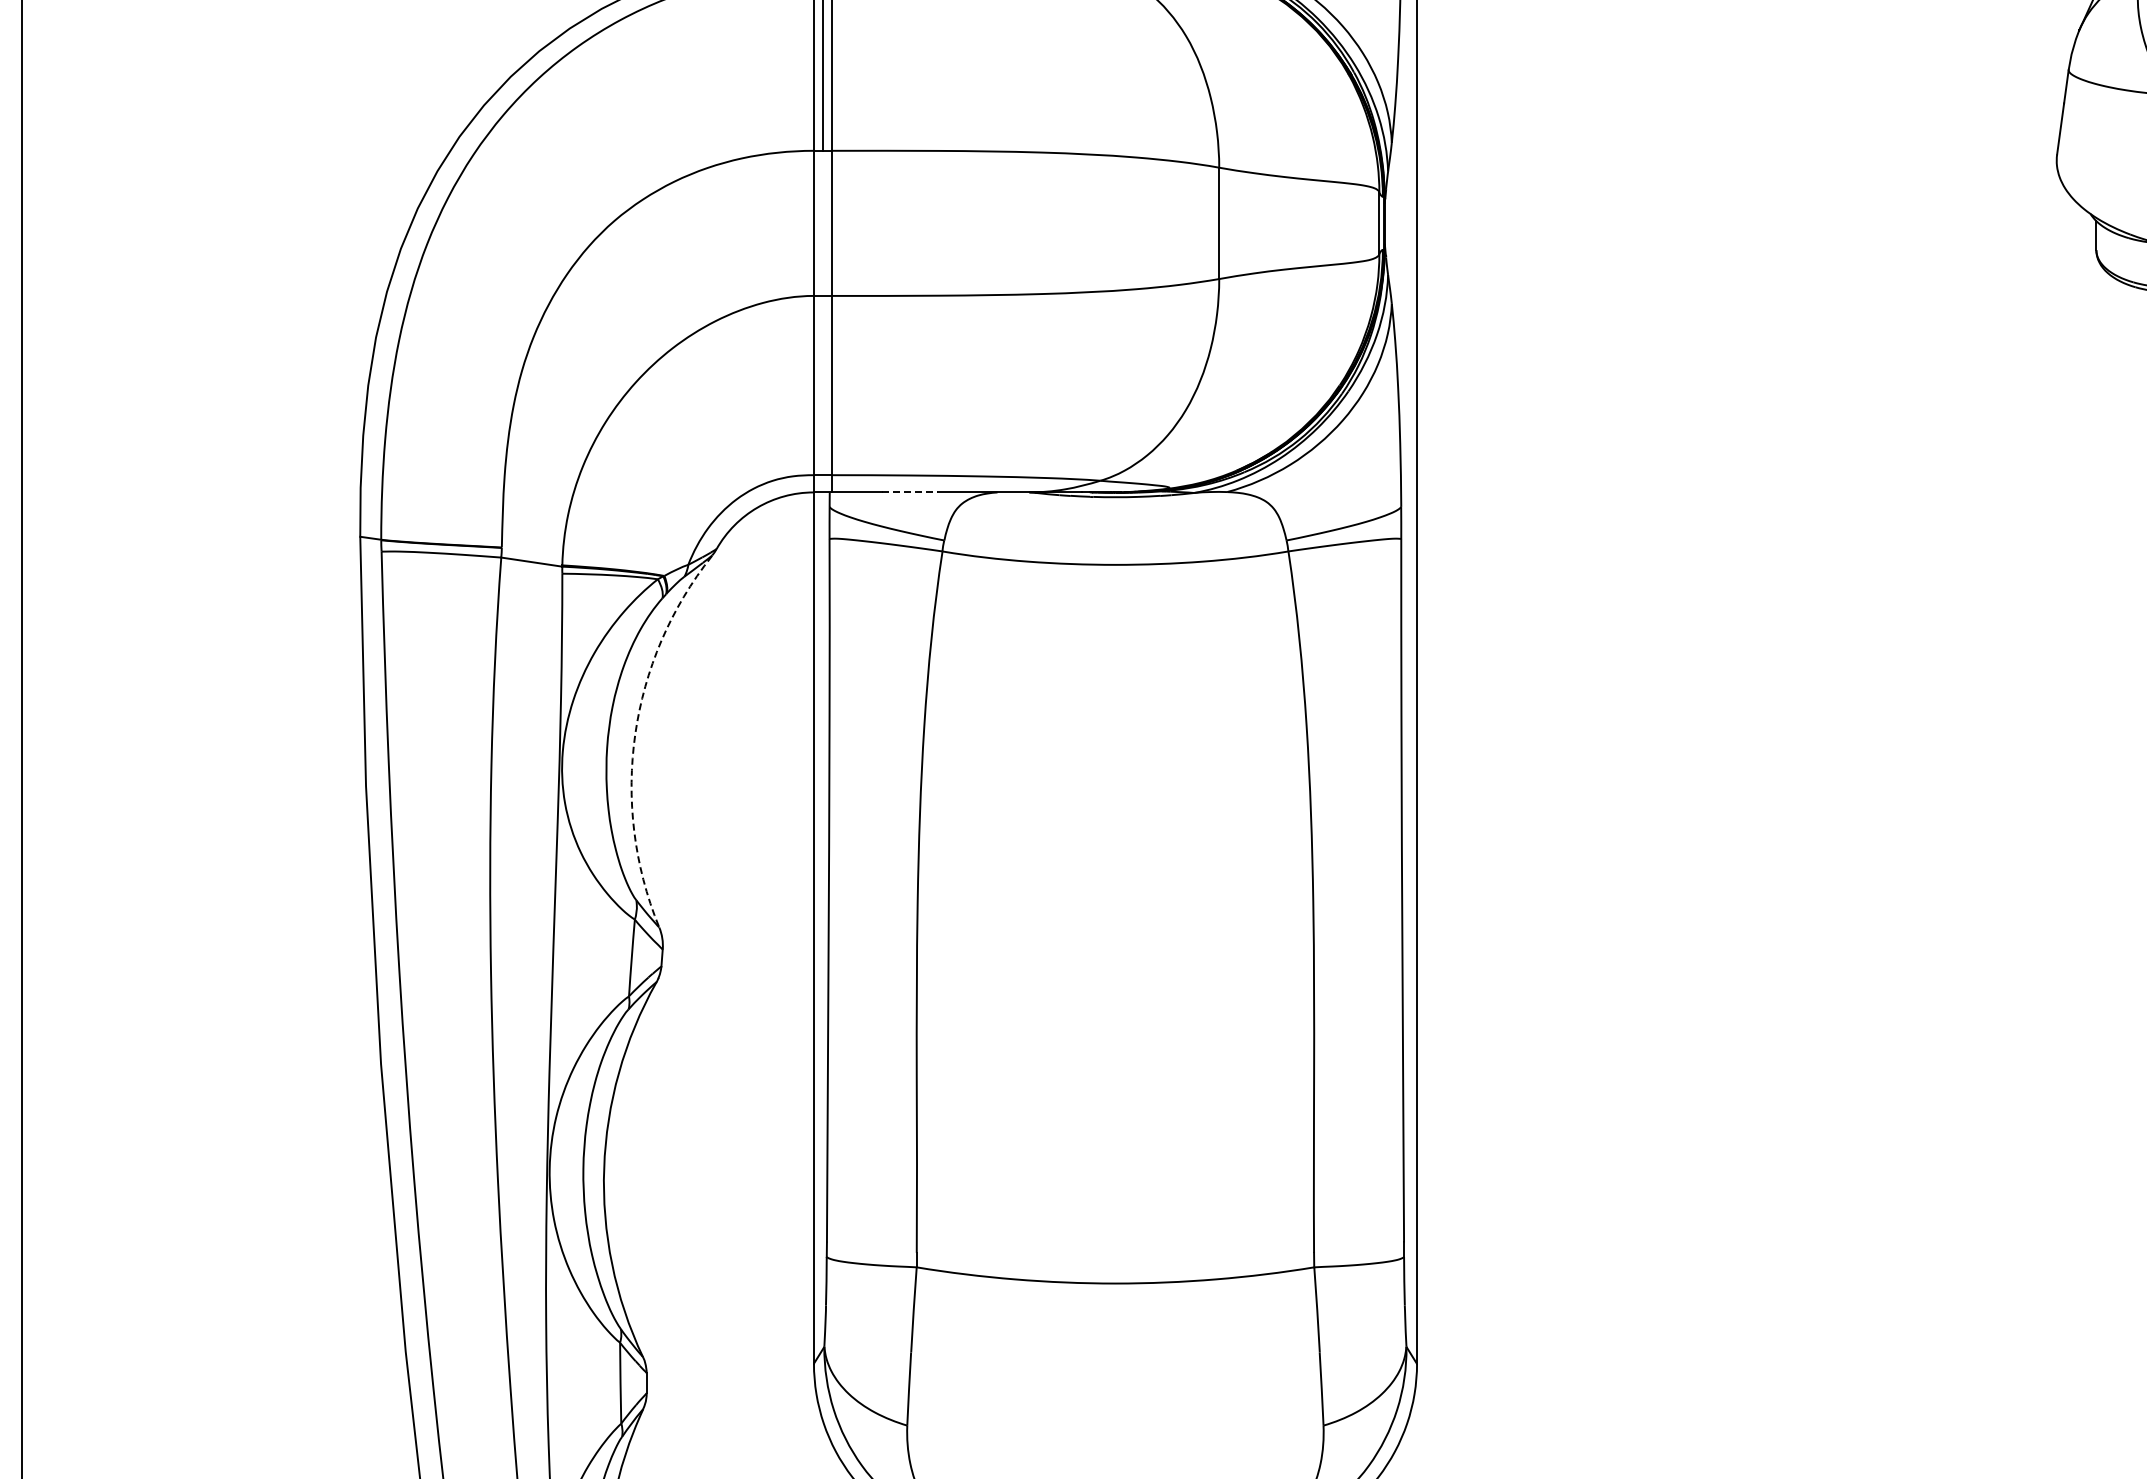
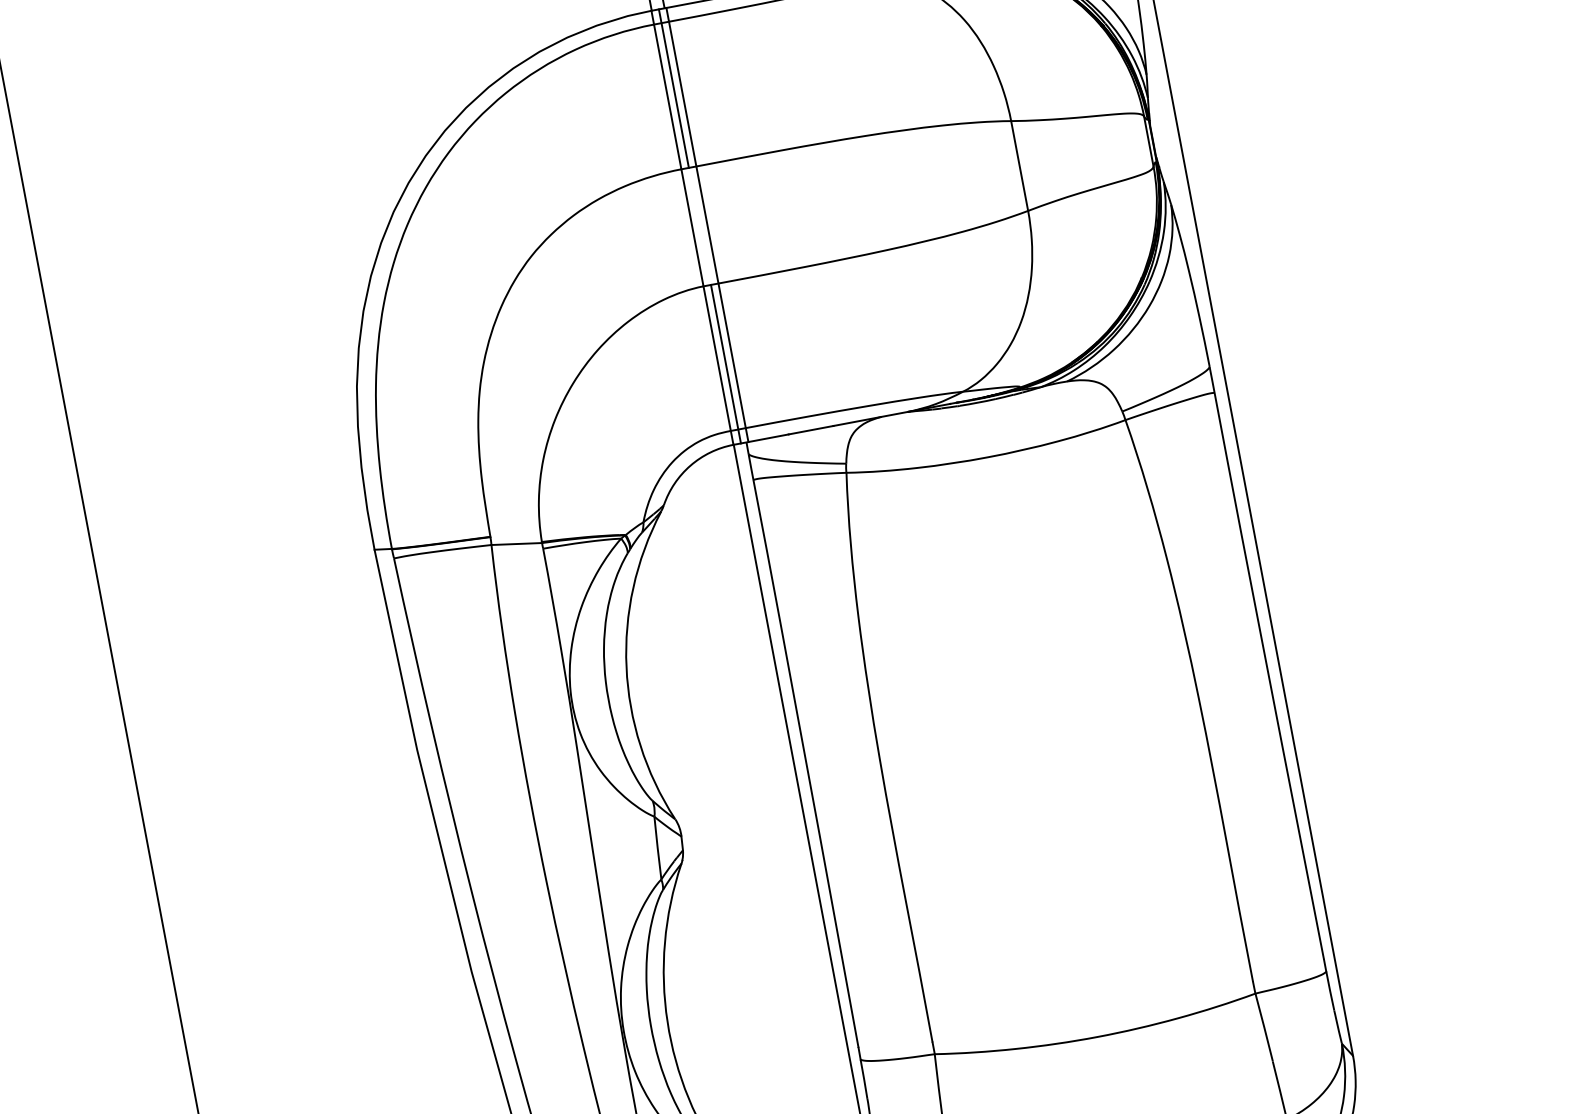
line: (822, 393) -> (725, 363), added
line: (909, 492) -> (810, 430), dashed -> solid
arc: (635, 734) -> (626, 667), dashed -> solid

